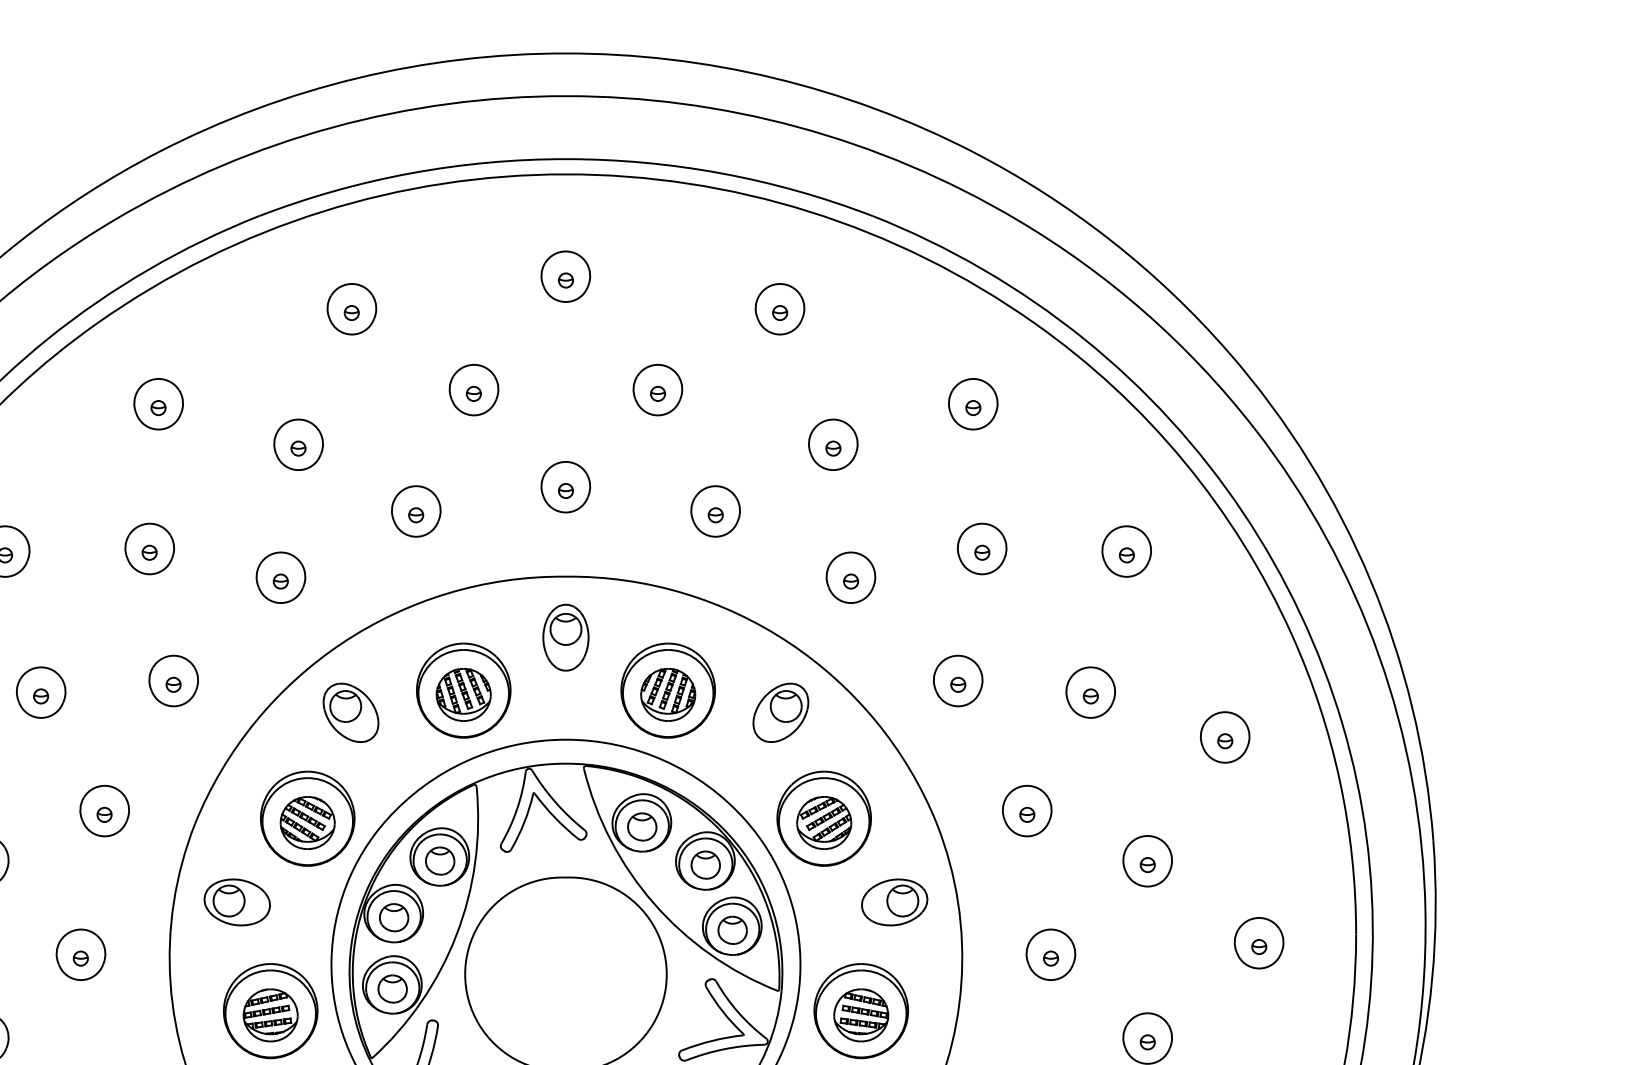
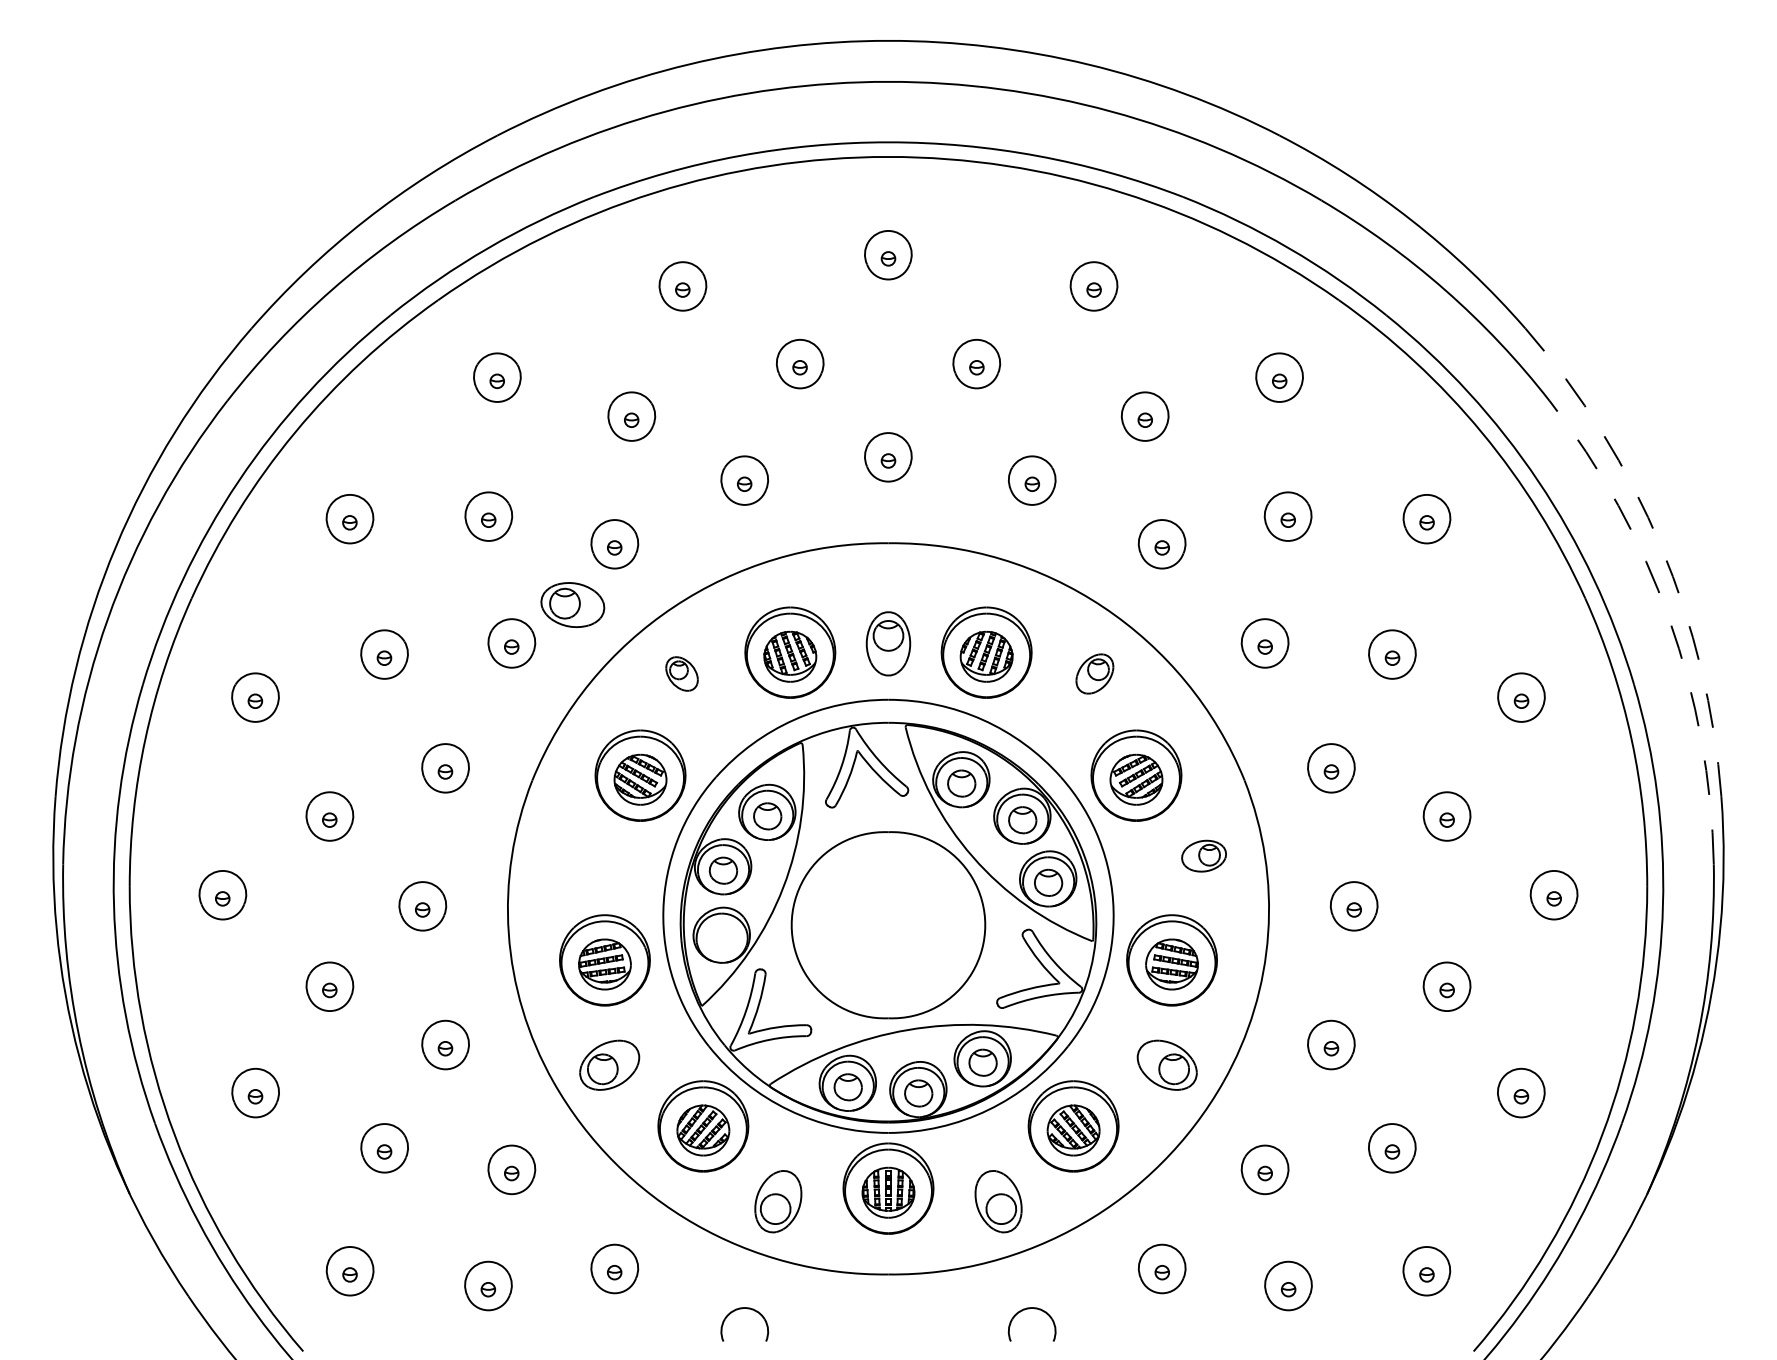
arc: (1370, 580) -> (1661, 546), solid -> dashed
part: (565, 637) -> (888, 643), moved
arc: (1379, 656) -> (1669, 619), solid -> dashed
part: (350, 712) -> (681, 673), size x0.6
part: (780, 712) -> (1094, 673), size x0.7
part: (236, 902) -> (572, 605), moved
part: (894, 902) -> (1203, 856), size x0.7
part: (392, 989) -> (721, 939), removed

